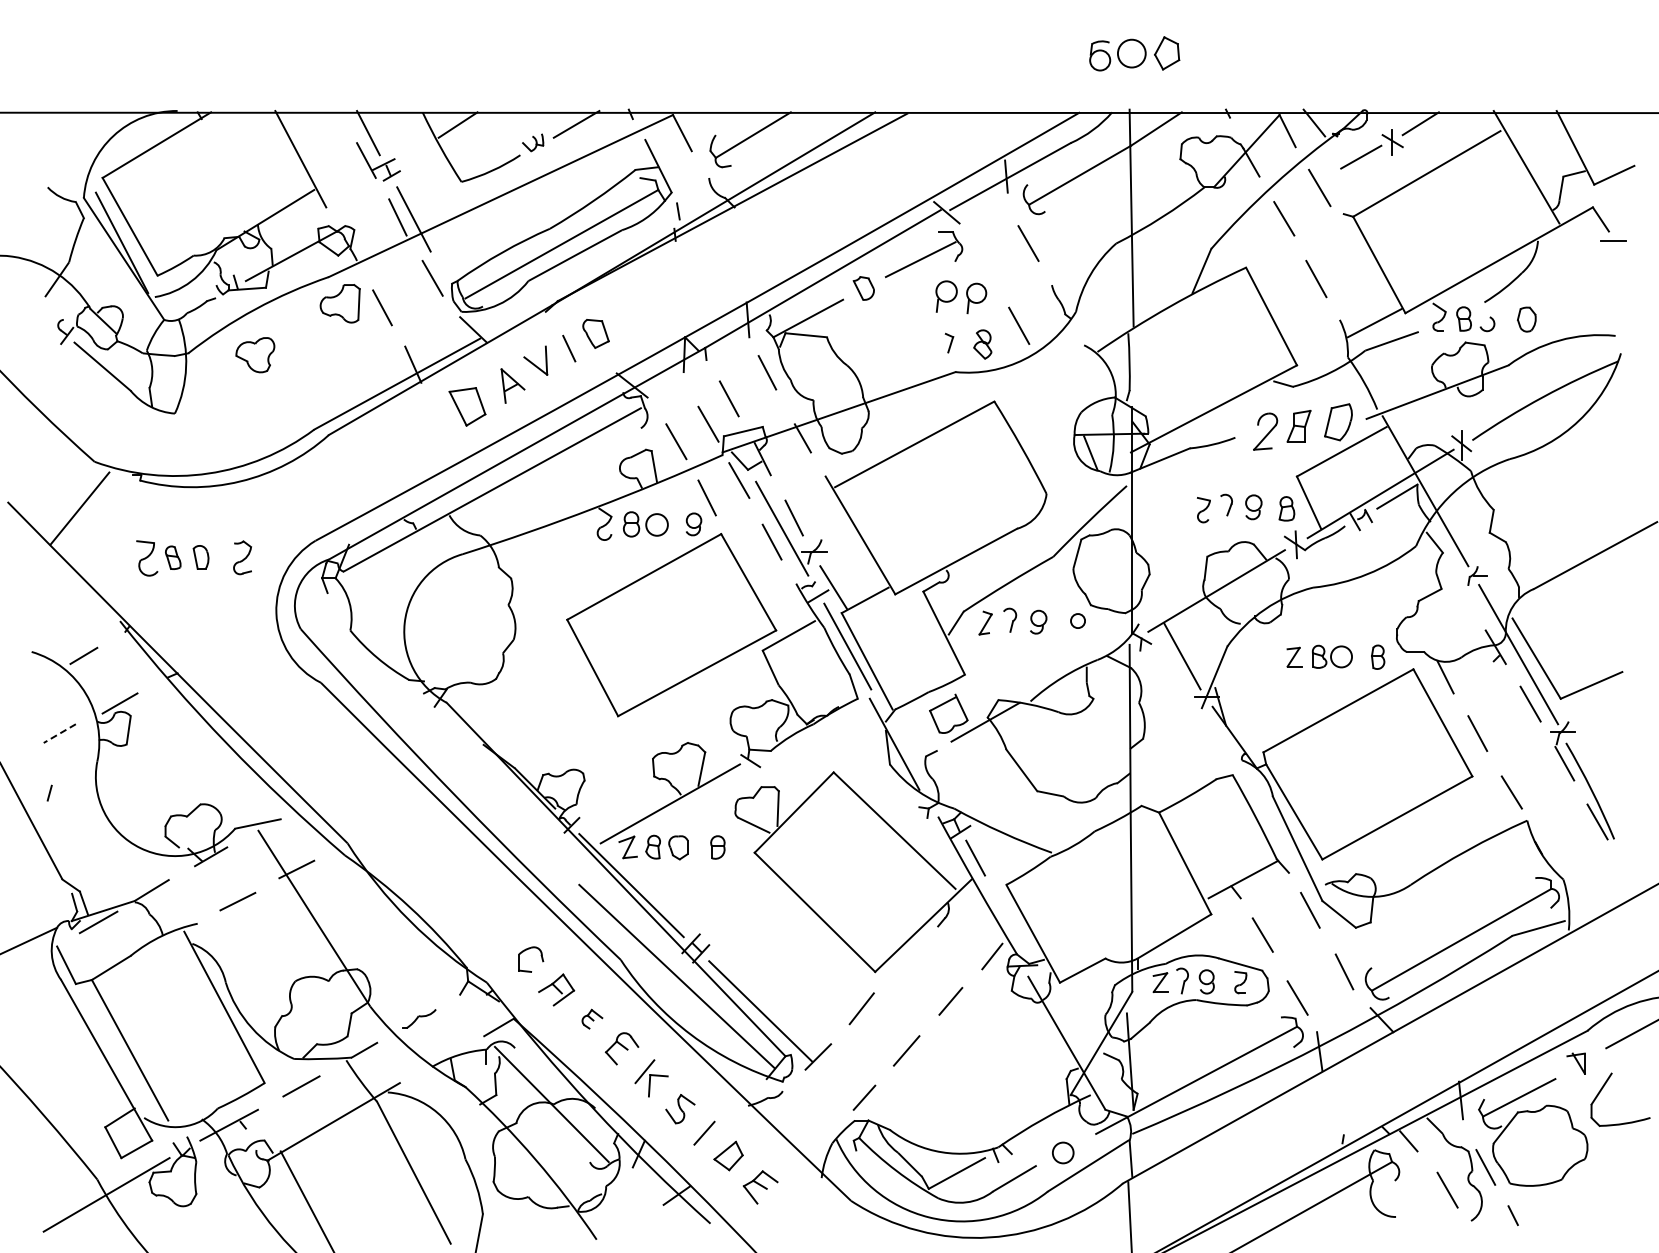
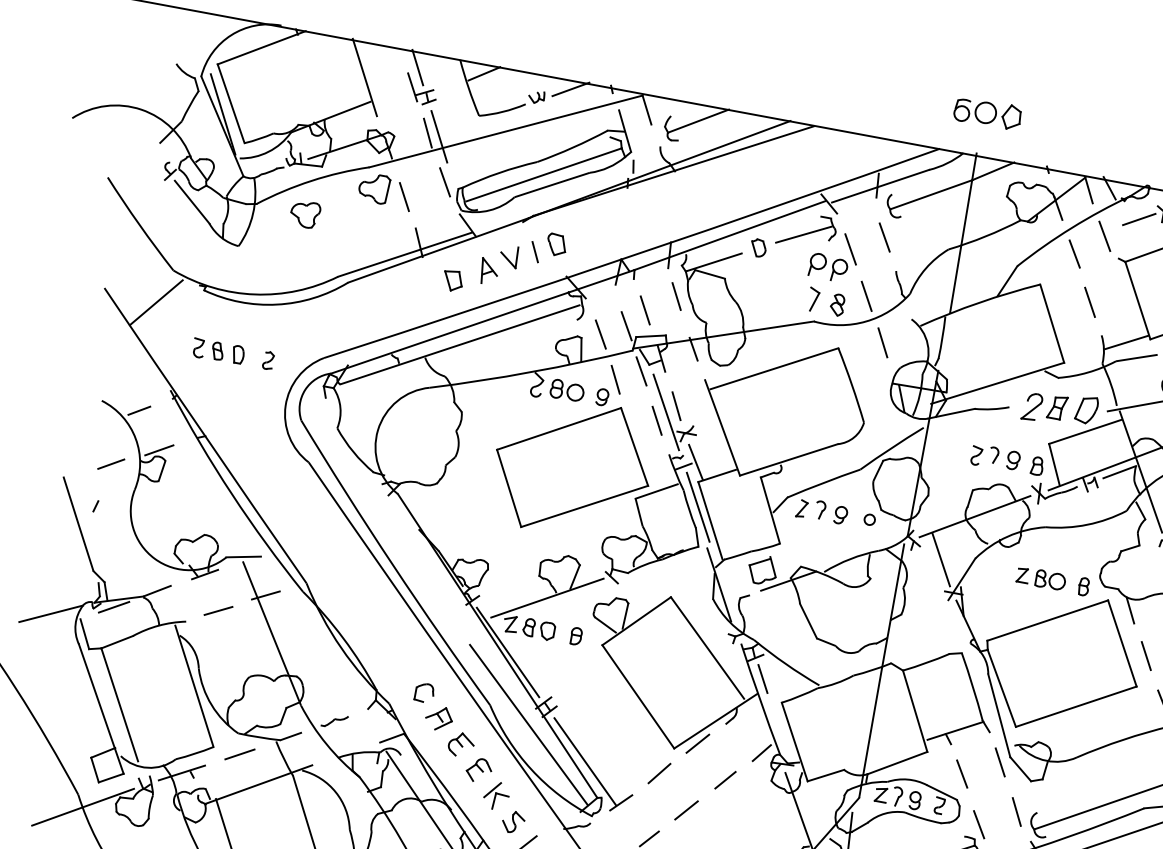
line: (986, 267) -> (850, 249), added
part: (949, 342) -> (813, 299), size x1.67
line: (1051, 383) -> (882, 342), added
part: (467, 406) -> (453, 280), size x0.71
part: (242, 557) -> (268, 360), size x0.71
part: (147, 558) -> (198, 348), size x0.71
line: (59, 733) -> (111, 464), dashed -> solid
line: (905, 959) -> (698, 743), added
part: (592, 1018) -> (461, 744), size x1.67

